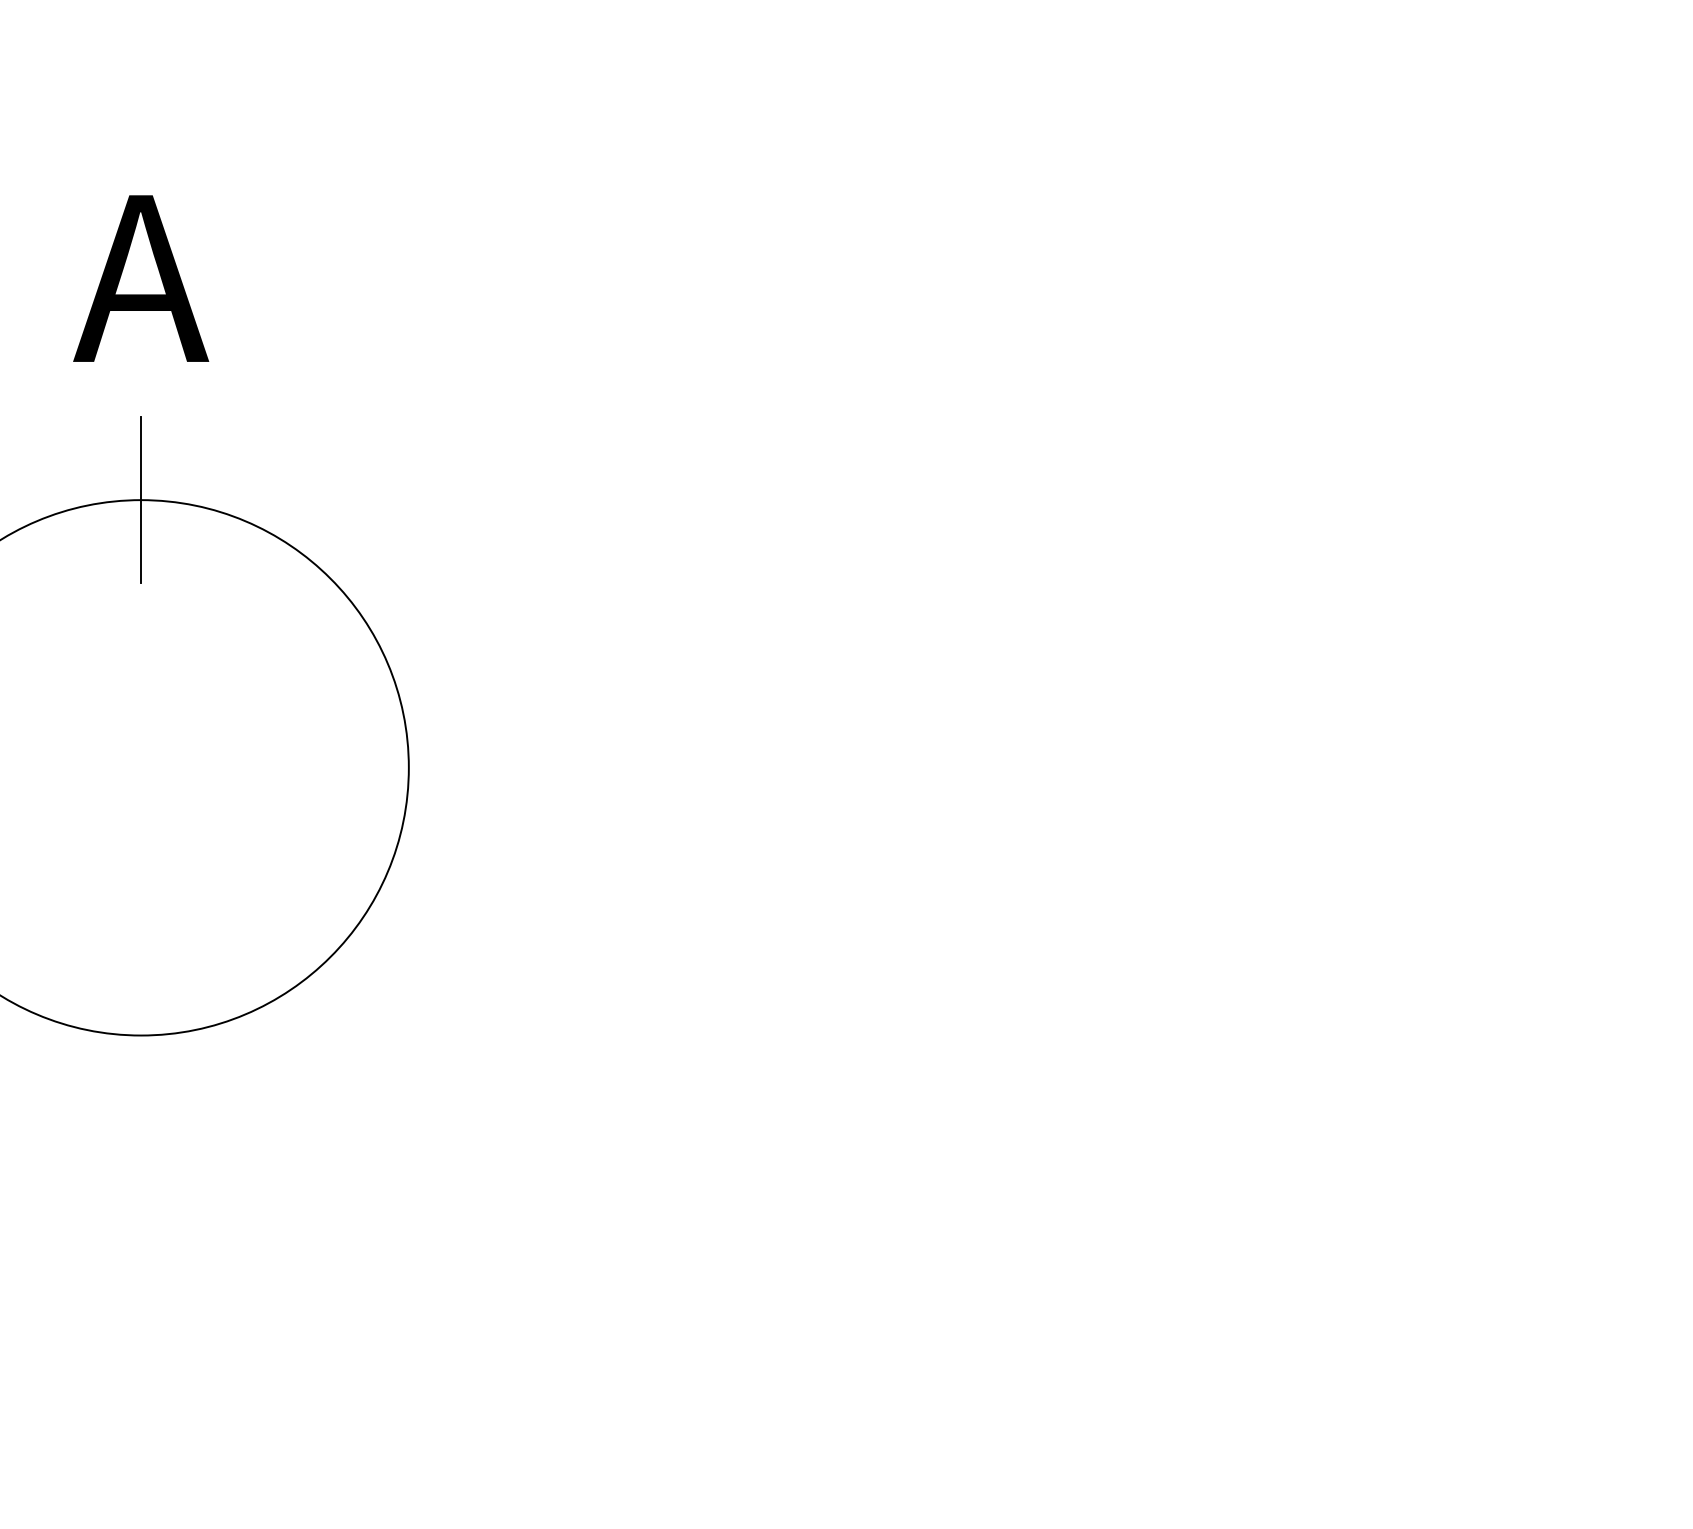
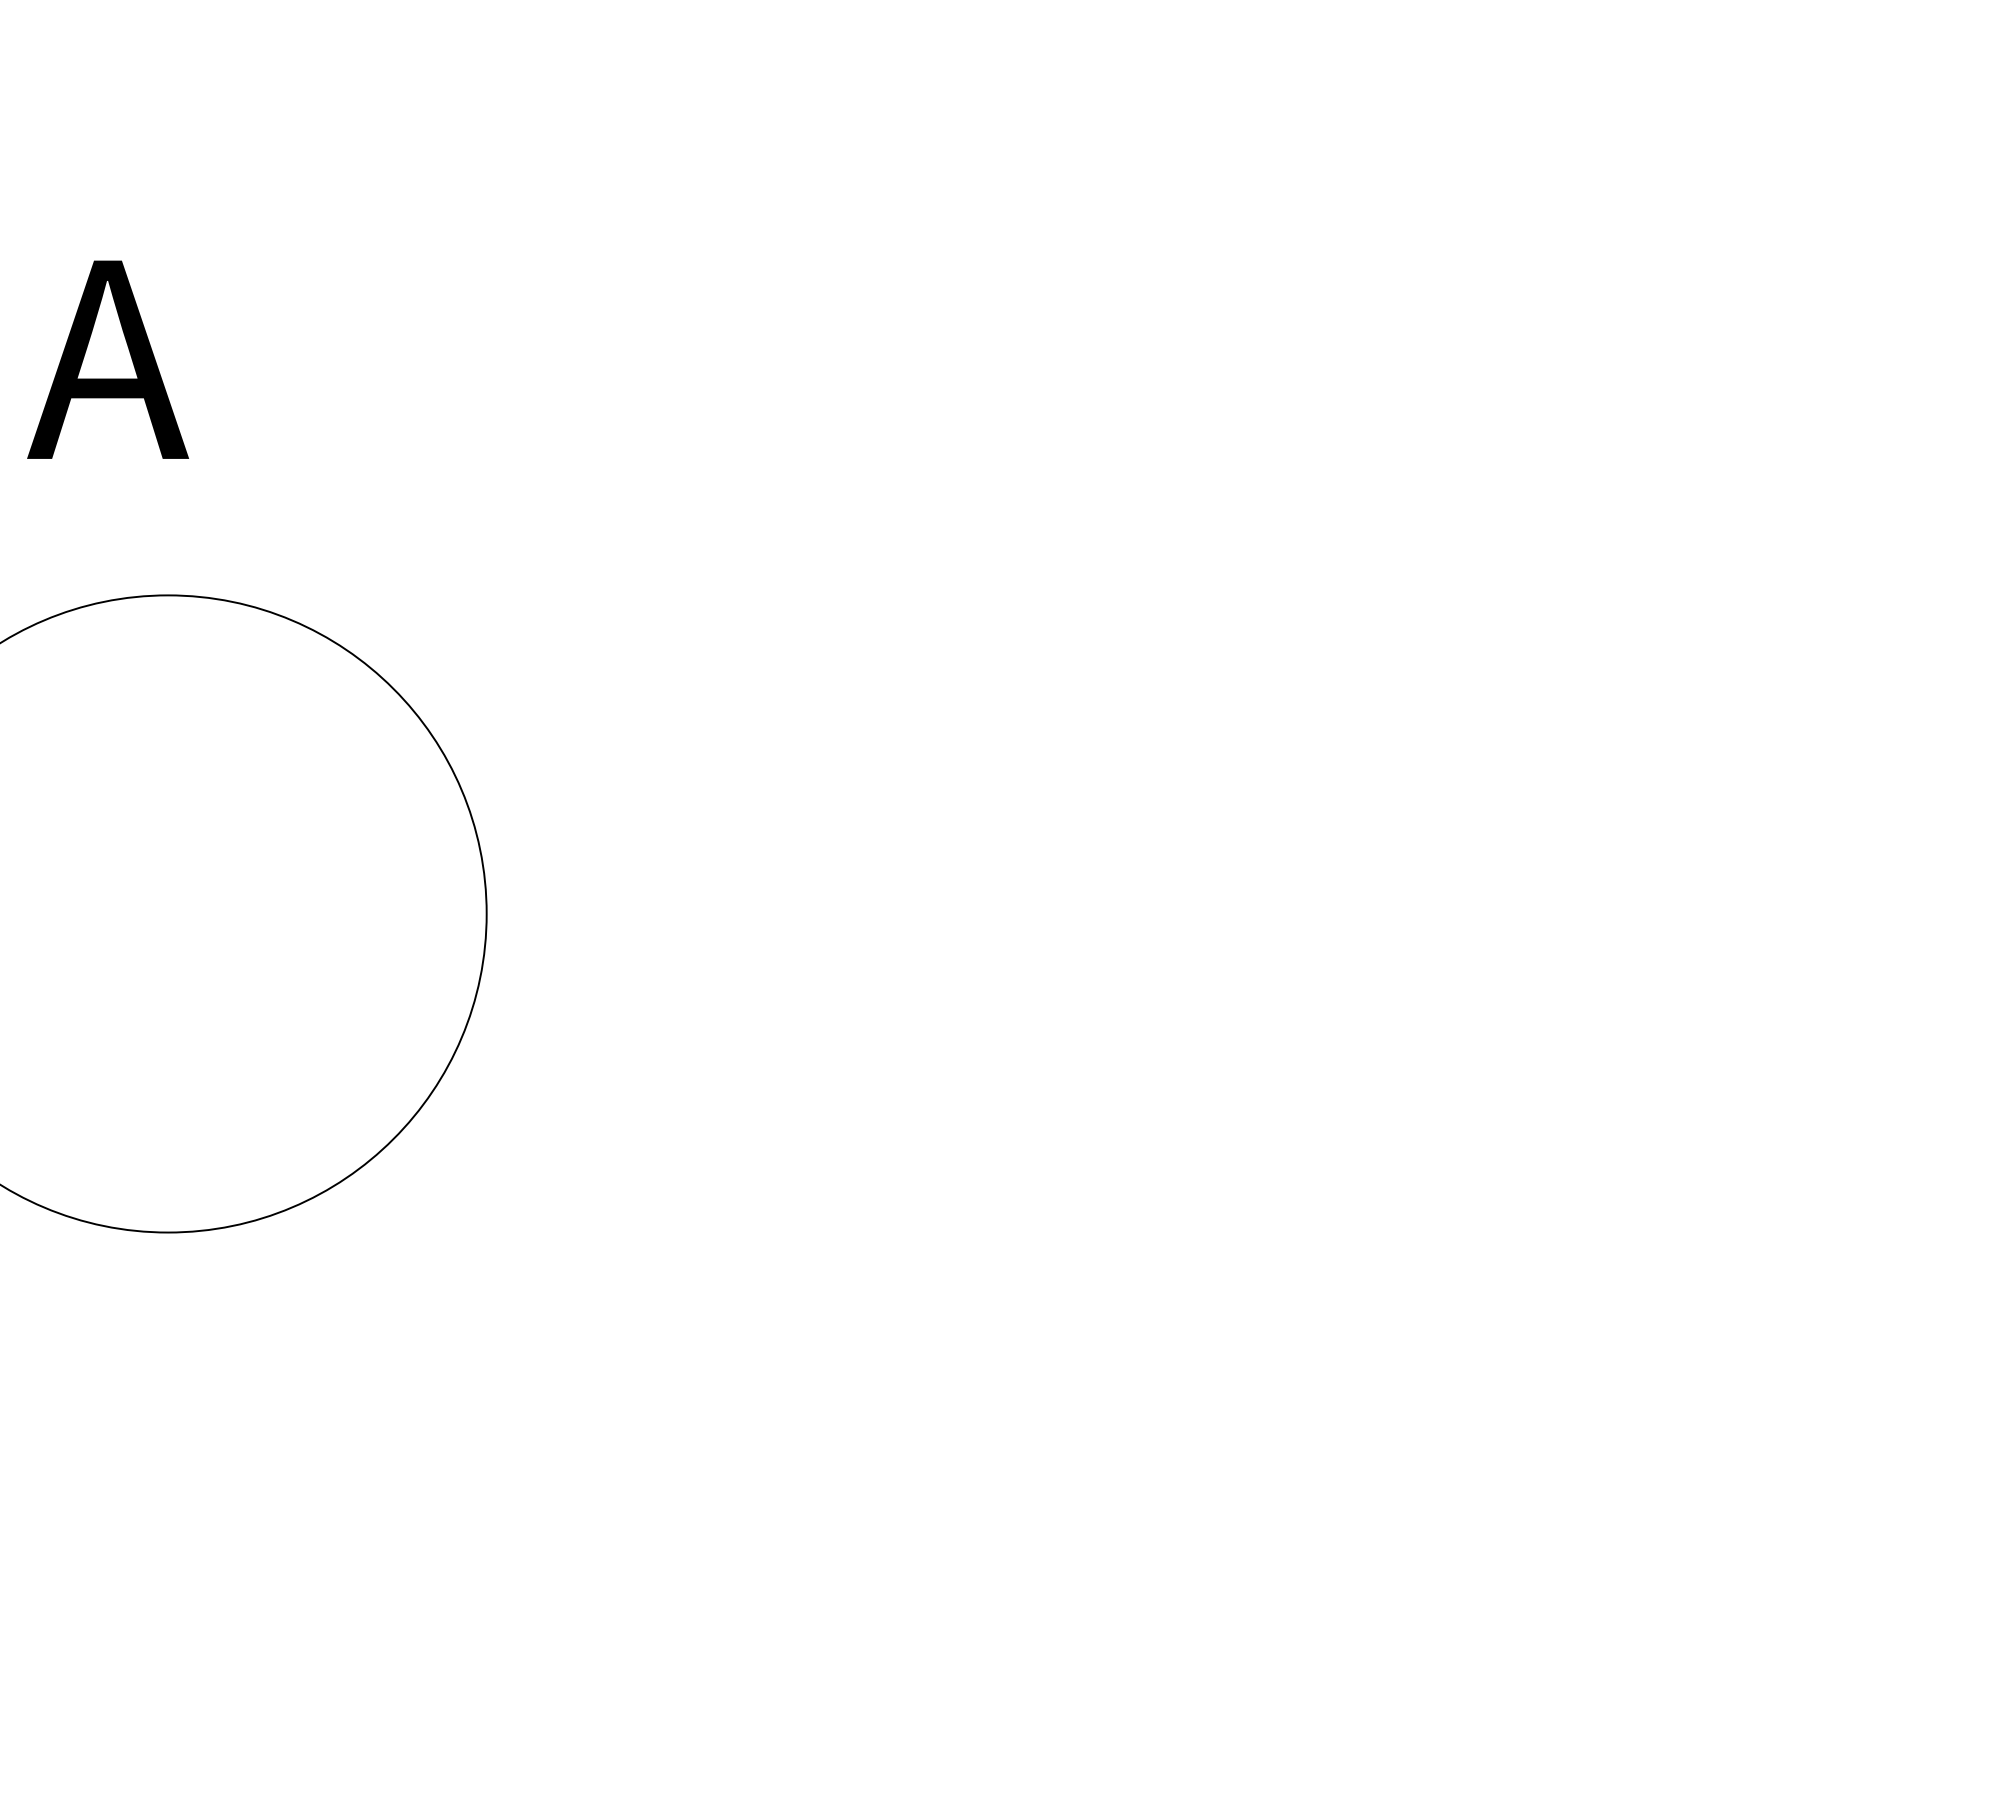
text: (140, 278) -> (107, 359), moved
line: (141, 500) -> (168, 595), removed

